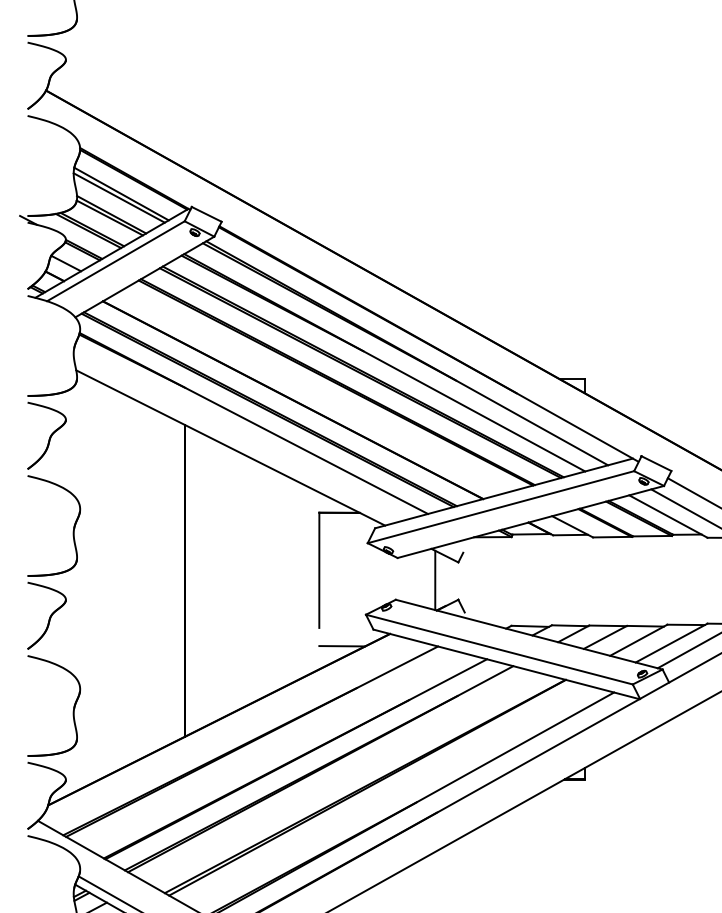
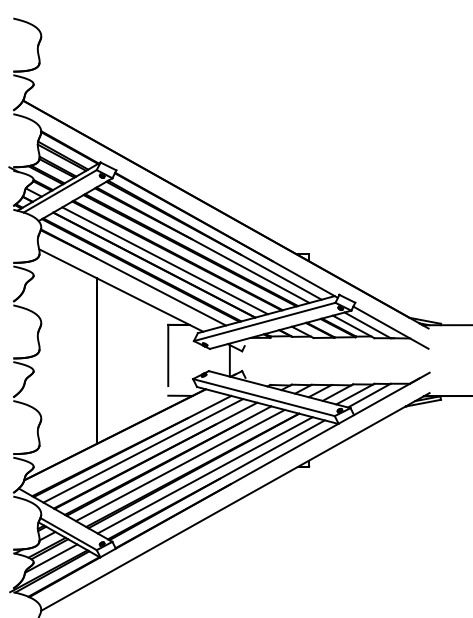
line: (312, 391) -> (164, 260), added
line: (272, 749) -> (143, 450), added
line: (340, 777) -> (179, 465), added
line: (387, 796) -> (204, 475), added

